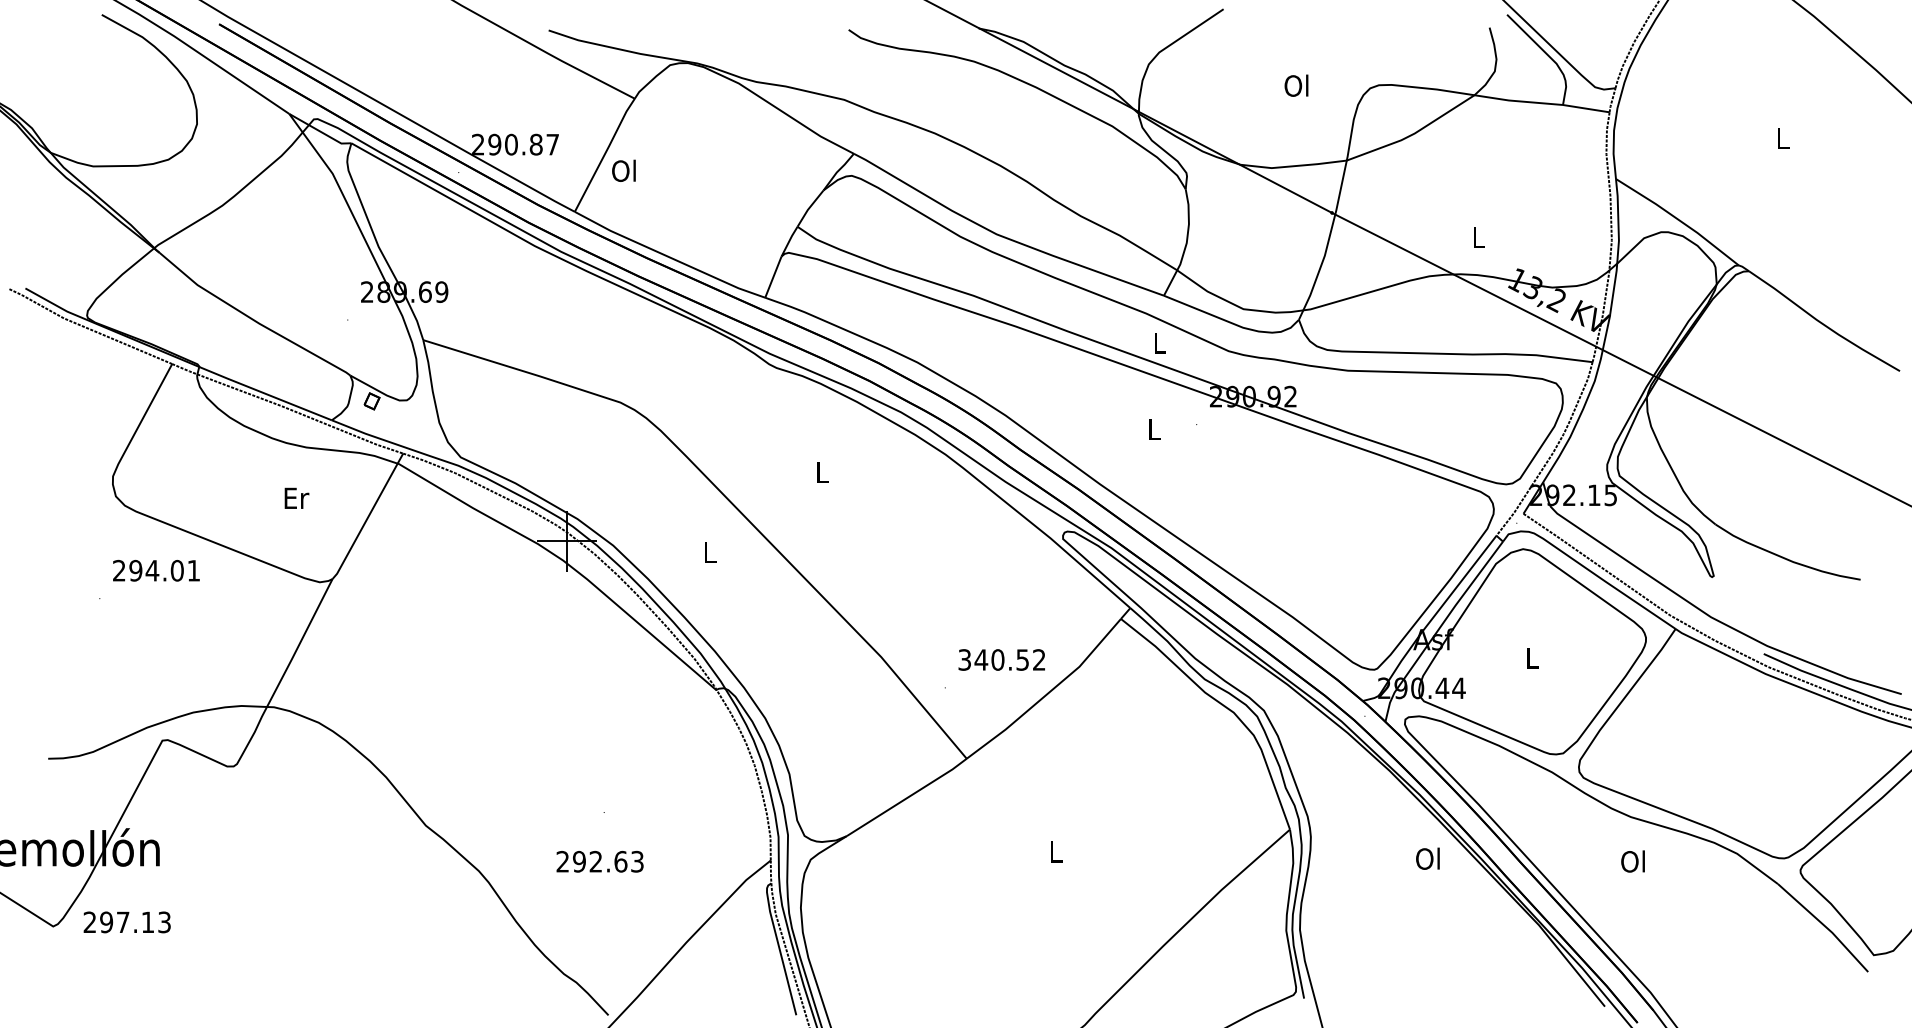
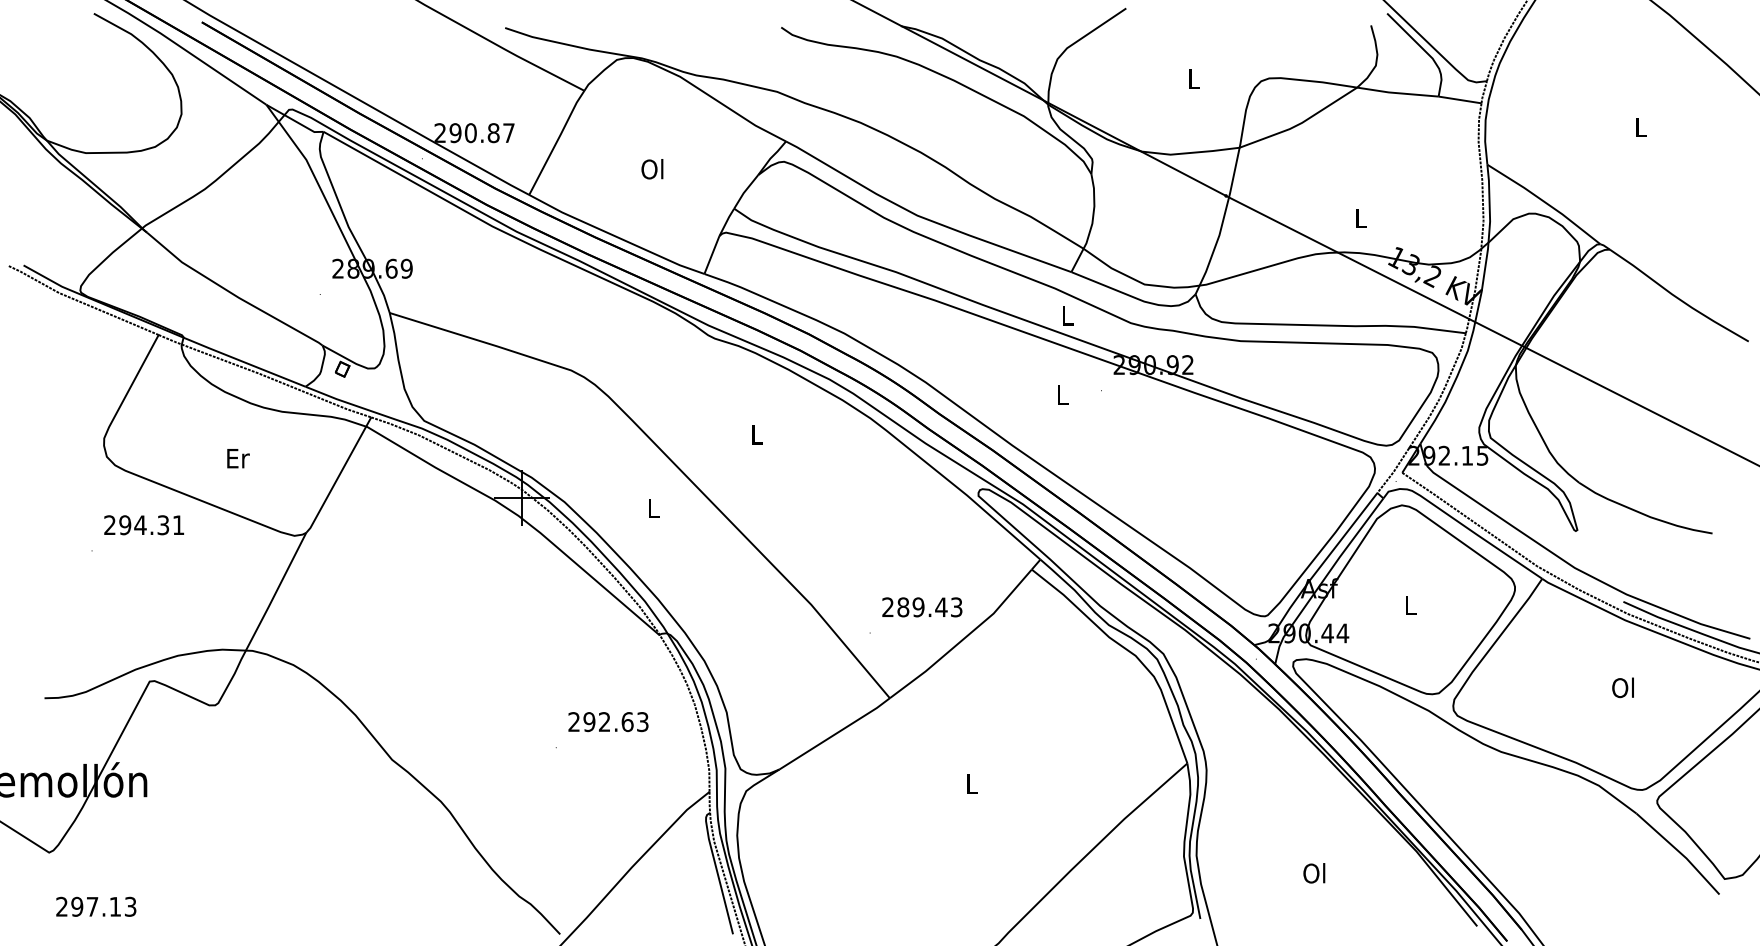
text: (1296, 85) -> (1193, 78), Ol -> L
text: (624, 171) -> (652, 169), moved
text: (296, 498) -> (238, 458), moved
text: (177, 571) -> (163, 525), 294.01 -> 294.31
text: (1002, 660) -> (922, 607), 340.52 -> 289.43
text: (1428, 858) -> (1314, 873), moved
text: (1632, 861) -> (1622, 687), moved
text: (600, 862) -> (608, 722), moved
text: (127, 922) -> (96, 906), moved

